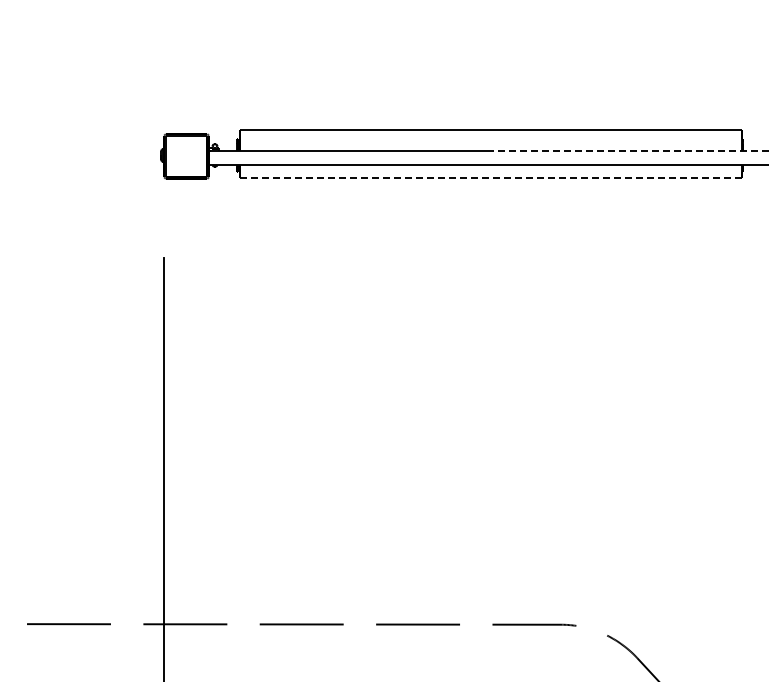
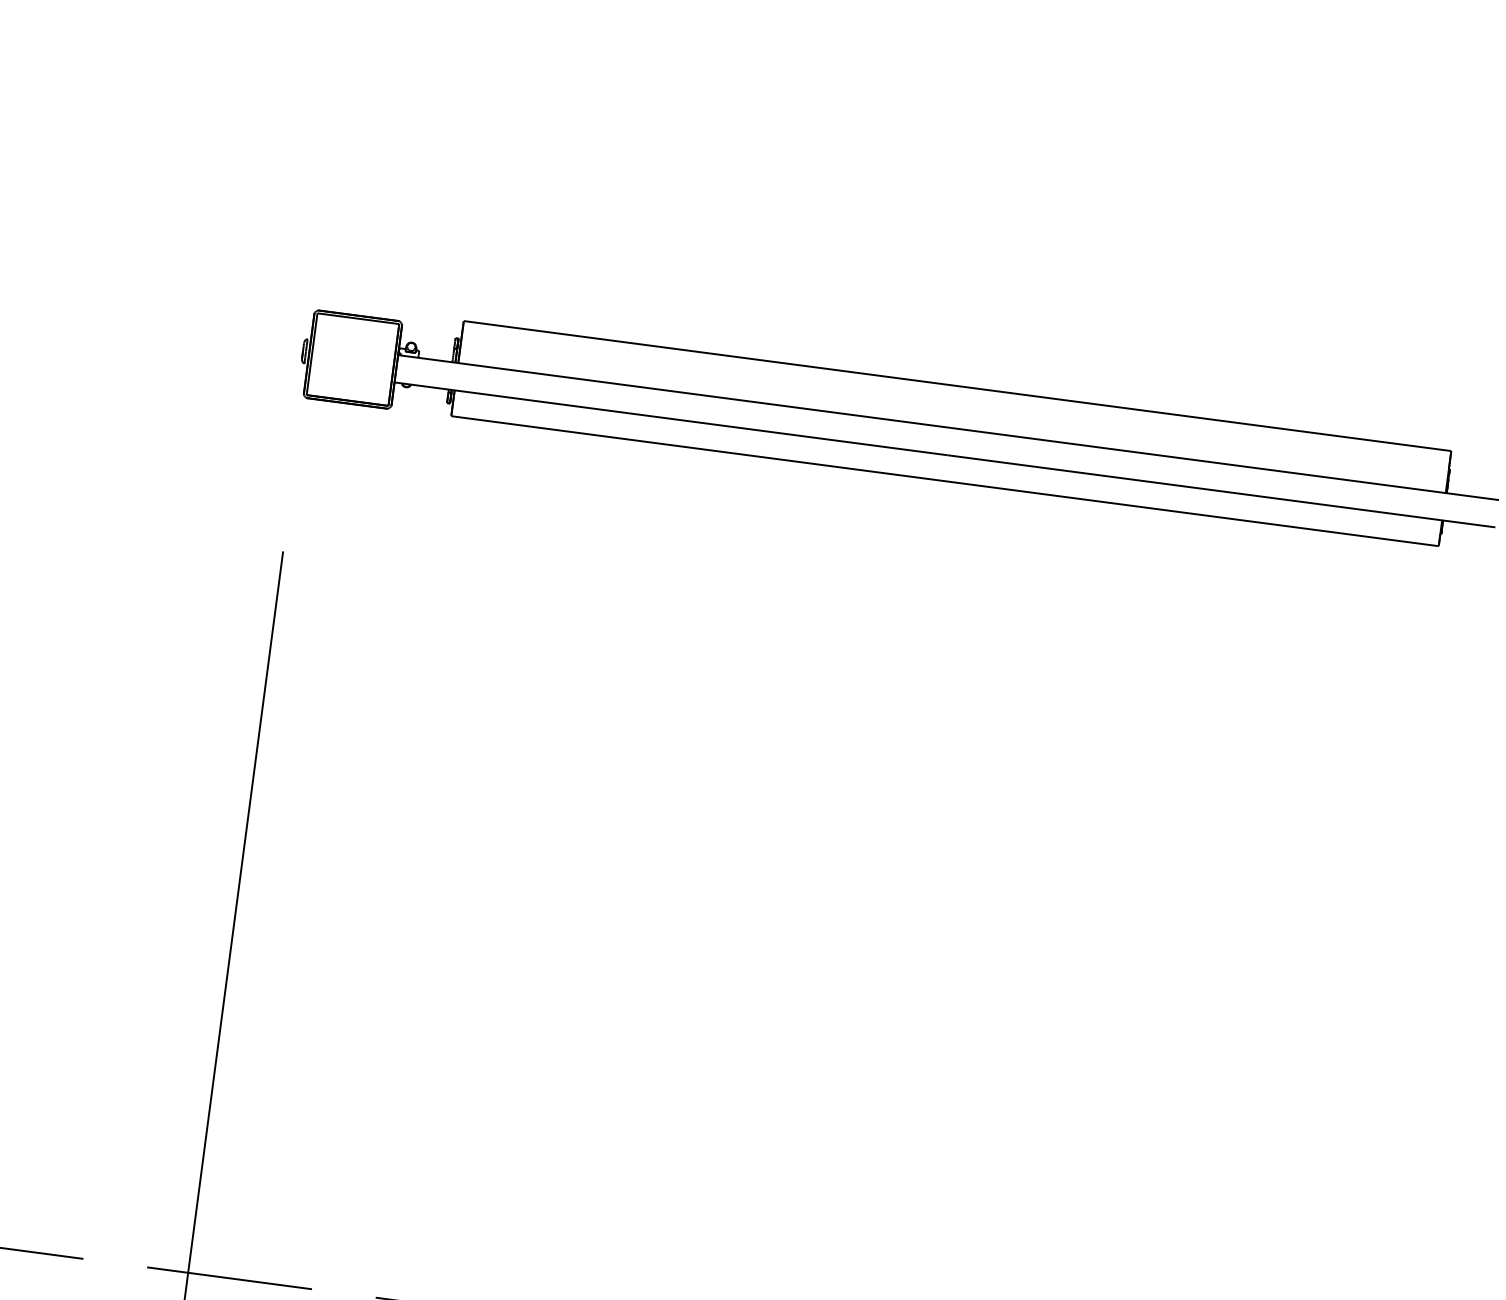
line: (629, 151) -> (1224, 464), dashed -> solid
line: (491, 178) -> (946, 481), dashed -> solid

